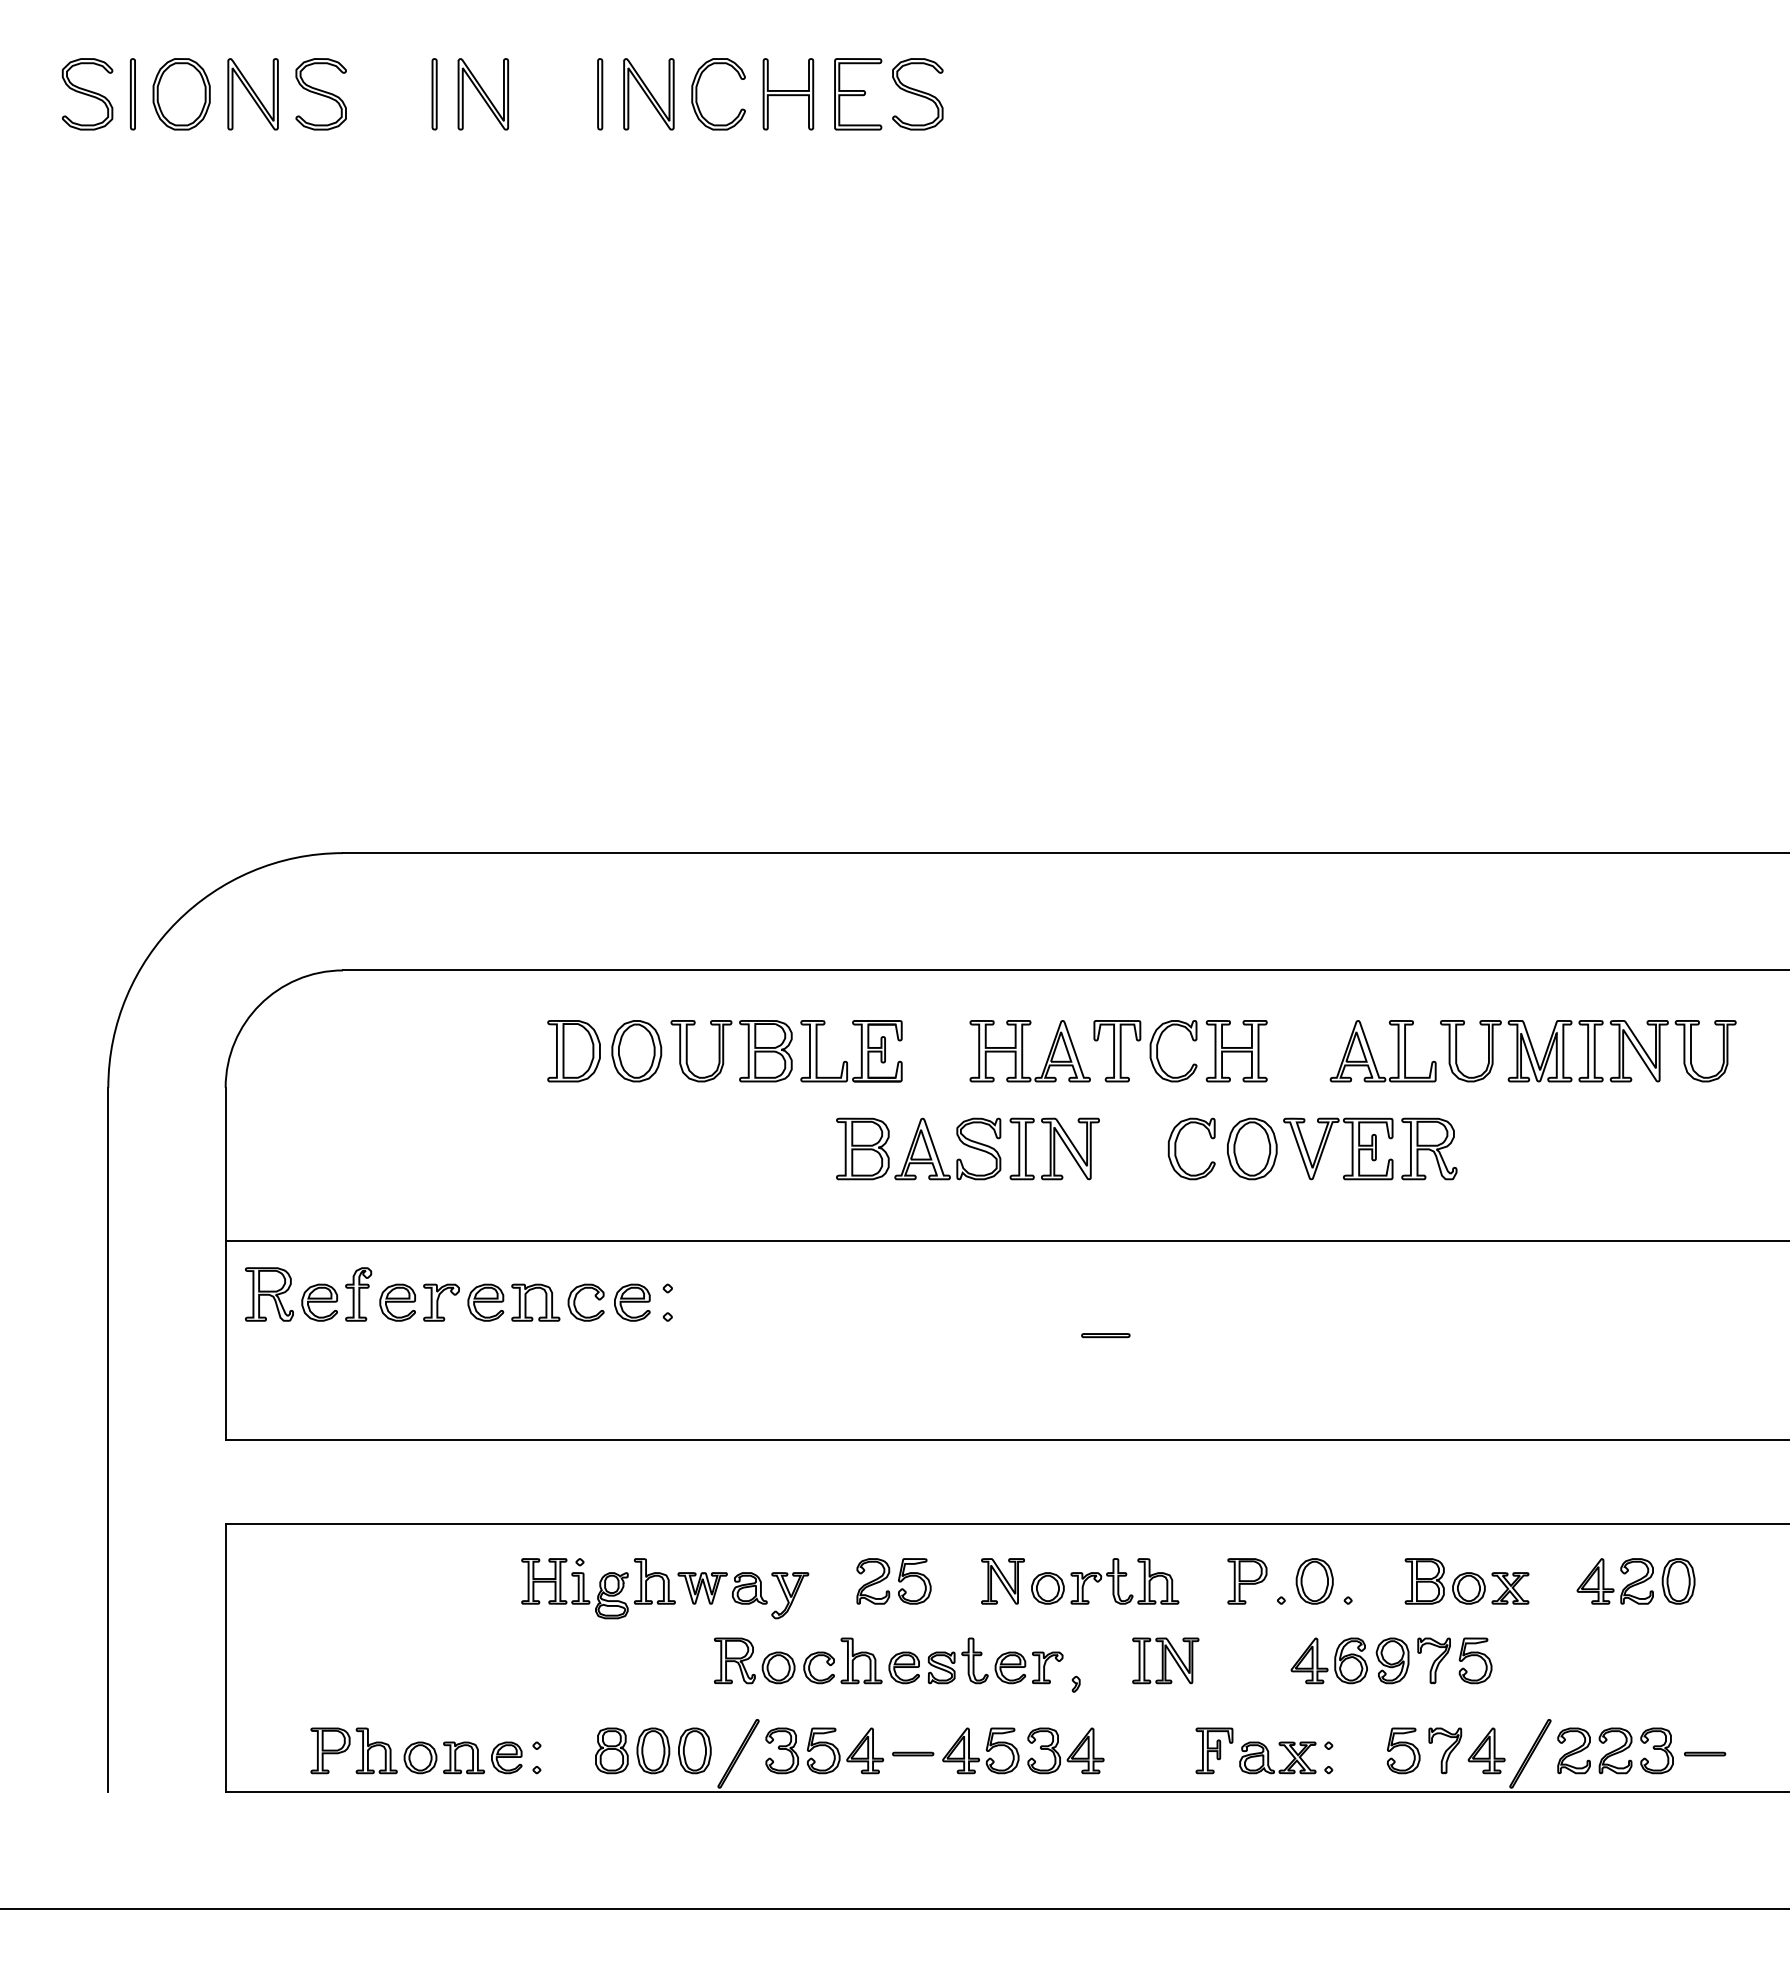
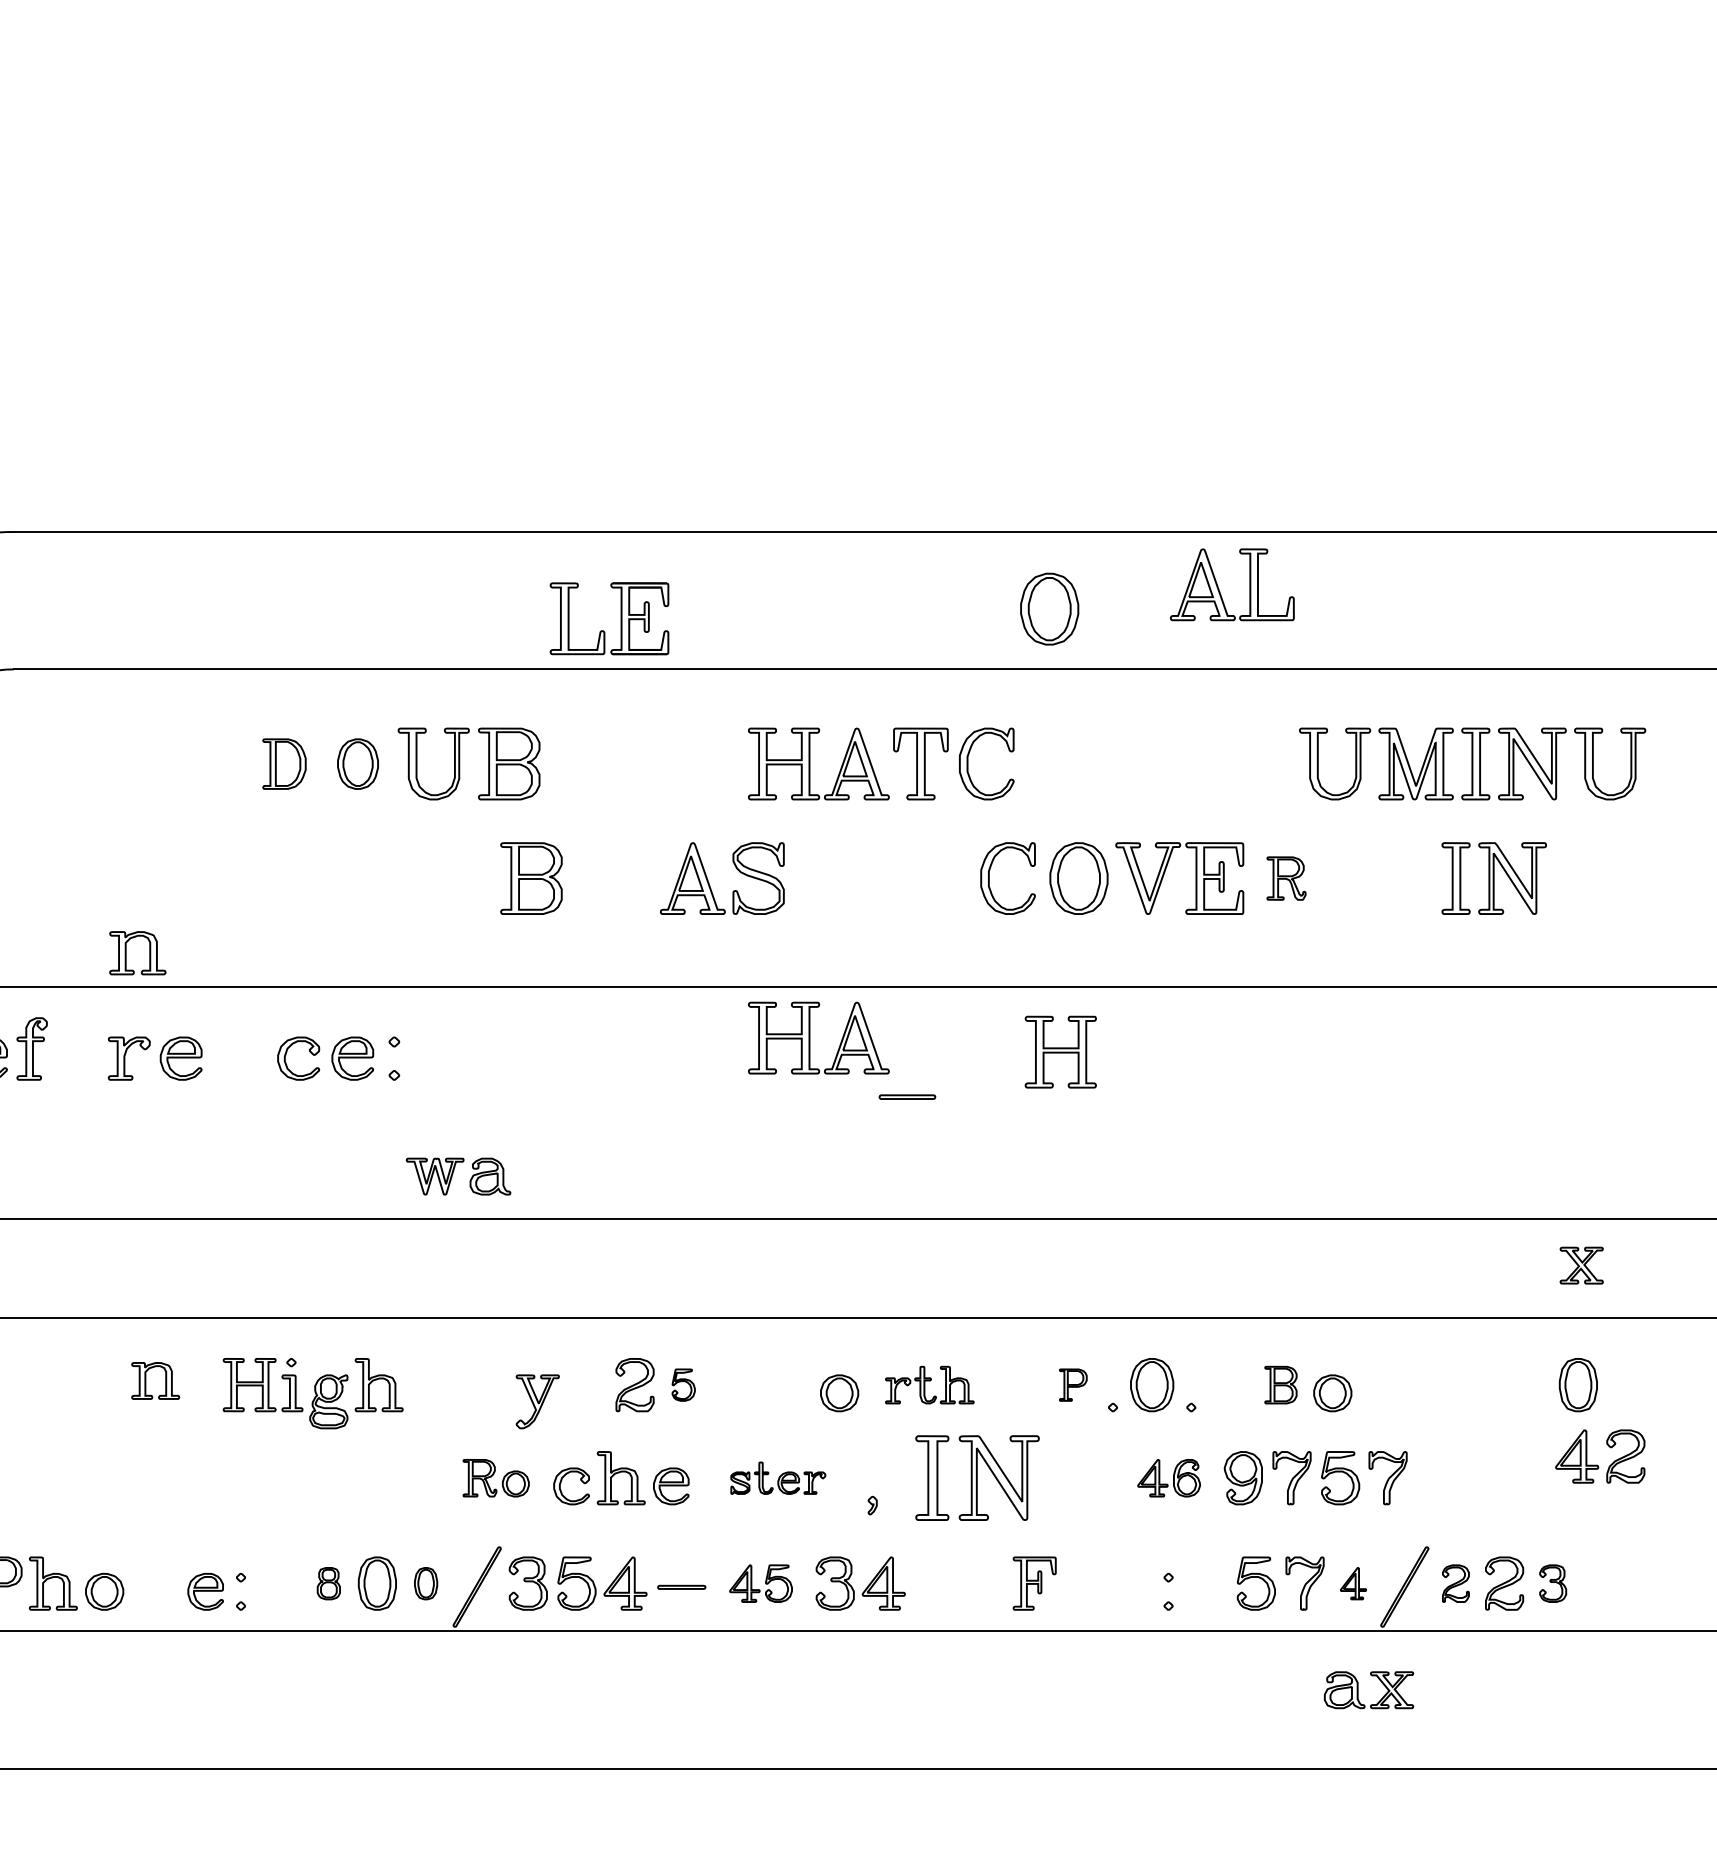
part: (1227, 918) -> (1049, 608), added
part: (573, 1051) -> (283, 764), size x0.7
part: (636, 1051) -> (357, 764), size x0.7
part: (860, 1051) -> (620, 619), moved
part: (1236, 1051) -> (1060, 1052), moved
part: (1372, 1054) -> (1219, 588), moved
part: (862, 1148) -> (531, 877), moved
part: (1054, 1148) -> (1493, 877), moved
part: (1429, 1148) -> (1286, 877), size x0.6
part: (1029, 1285) -> (818, 1038), added
part: (397, 1302) -> (77, 1058), removed
part: (526, 1302) -> (126, 952), moved
part: (914, 1581) -> (683, 1385), size x0.6
curve: (1002, 1581) -> (786, 1385), removed
part: (1124, 1581) -> (929, 1385), size x0.7
part: (1247, 1581) -> (1073, 1385), size x0.6
part: (1424, 1581) -> (1280, 1385), size x0.7
part: (722, 1588) -> (458, 1176), moved
part: (1510, 1588) -> (1581, 1265), moved
part: (1613, 1588) -> (1598, 1464), moved
part: (754, 1660) -> (495, 1477), size x0.7
part: (995, 1660) -> (778, 1477), size x0.6
part: (1165, 1660) -> (977, 1477), size x1.6
part: (1328, 1660) -> (1168, 1477), size x0.7
part: (1515, 1660) -> (1387, 1477), added
part: (611, 1750) -> (328, 1583), size x0.6
part: (694, 1750) -> (425, 1583), size x0.6
part: (980, 1750) -> (760, 1583), size x0.7
part: (1486, 1750) -> (1353, 1583), size x0.6
part: (1573, 1750) -> (1455, 1583), size x0.7
part: (1656, 1750) -> (1552, 1583), size x0.7
part: (1705, 1753) -> (1609, 1586), removed
part: (456, 1757) -> (146, 1380), moved
part: (1269, 1757) -> (1359, 1689), moved

